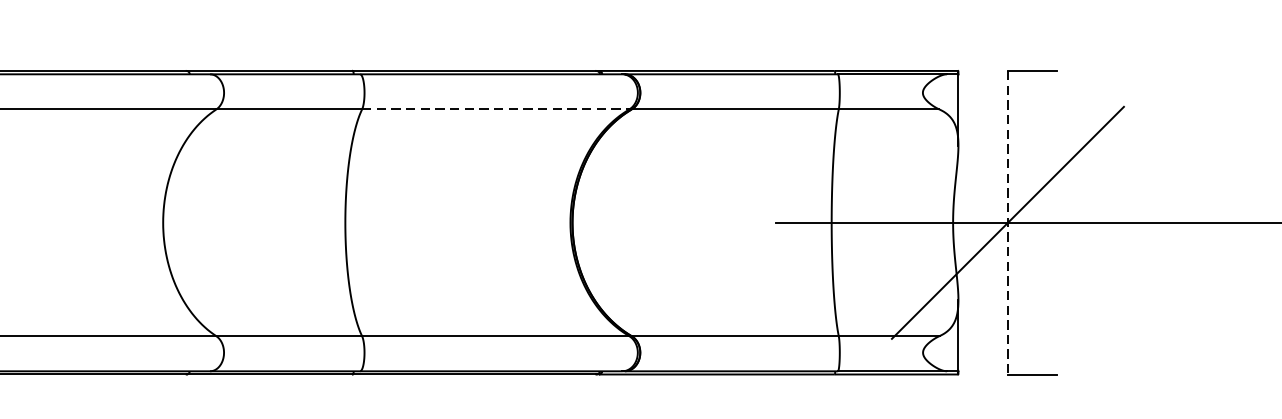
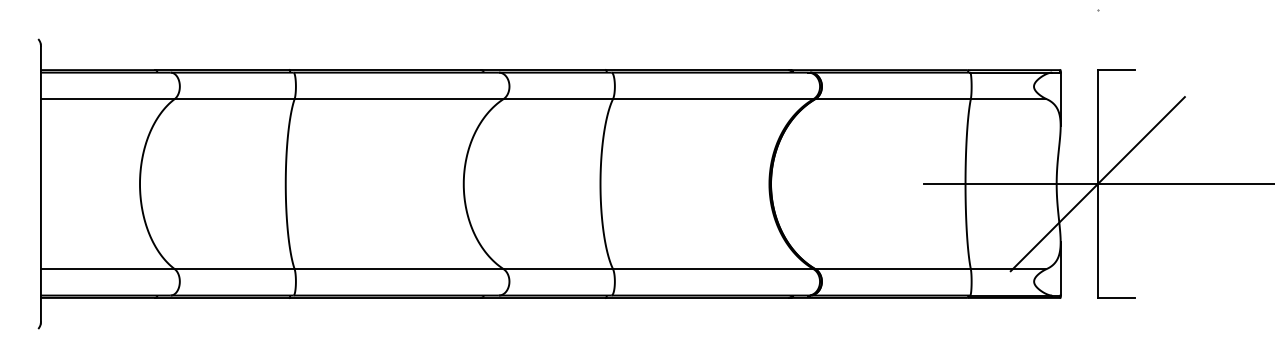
line: (495, 110) -> (713, 99), dashed -> solid
line: (1007, 223) -> (1097, 184), dashed -> solid

